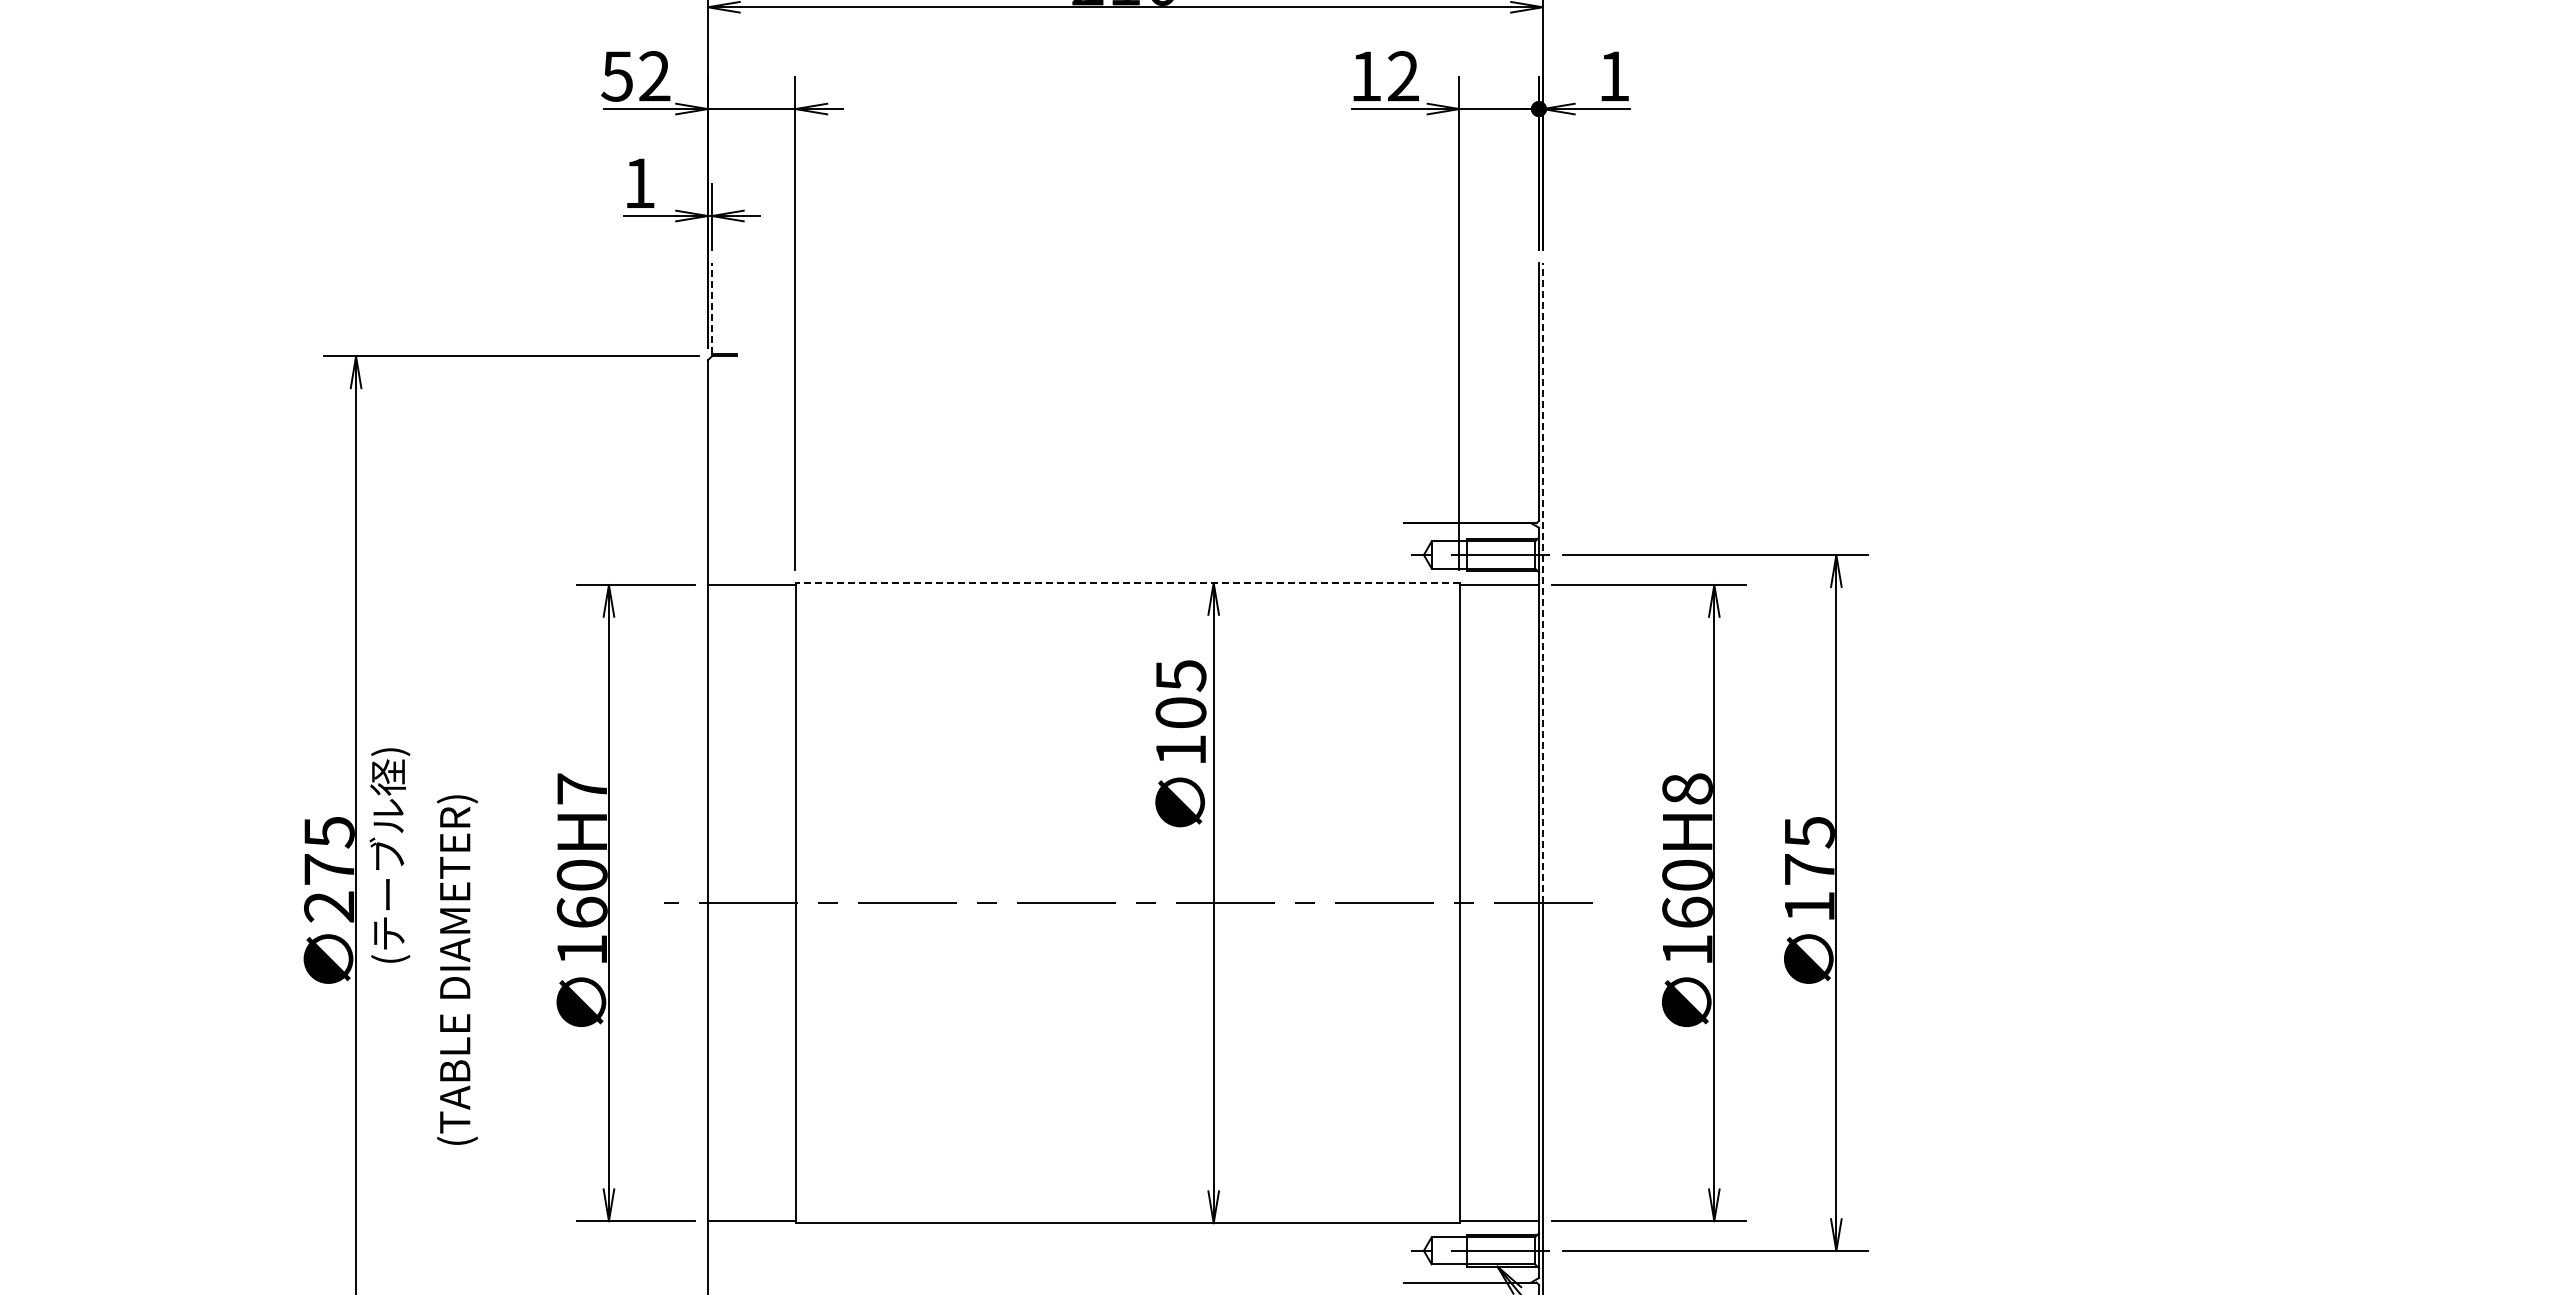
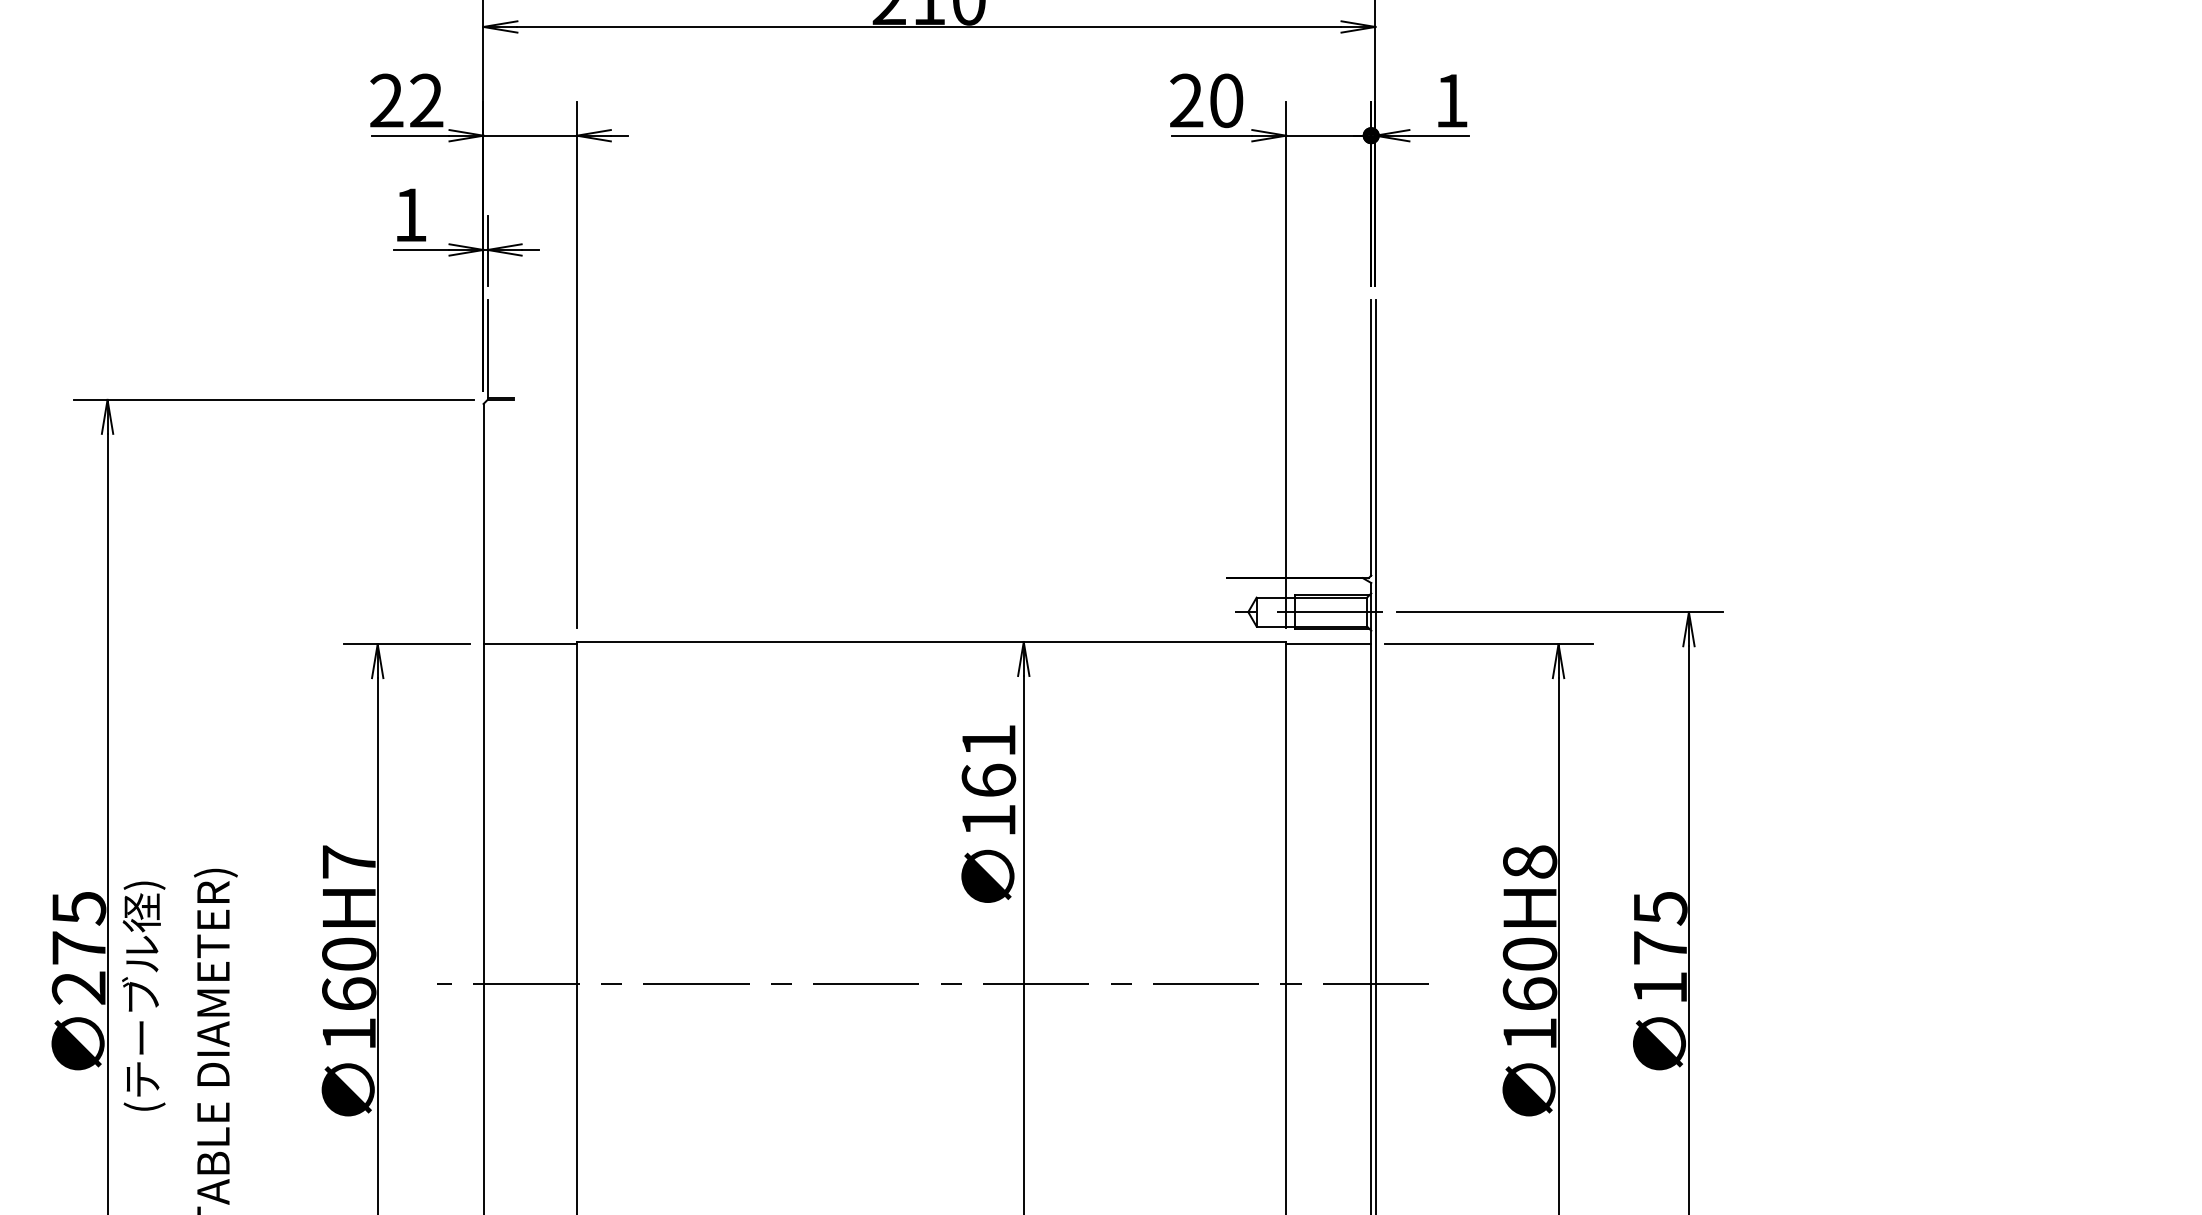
text: (616, 76) -> (385, 100), 52 -> 22
text: (1384, 76) -> (1206, 100), 12 -> 20
line: (712, 308) -> (488, 348), dashed -> solid
line: (1127, 582) -> (931, 641), dashed -> solid
line: (1543, 582) -> (1376, 641), dashed -> solid
text: (1180, 693) -> (988, 760), 105 -> 161
text: (389, 855) -> (143, 996), moved

